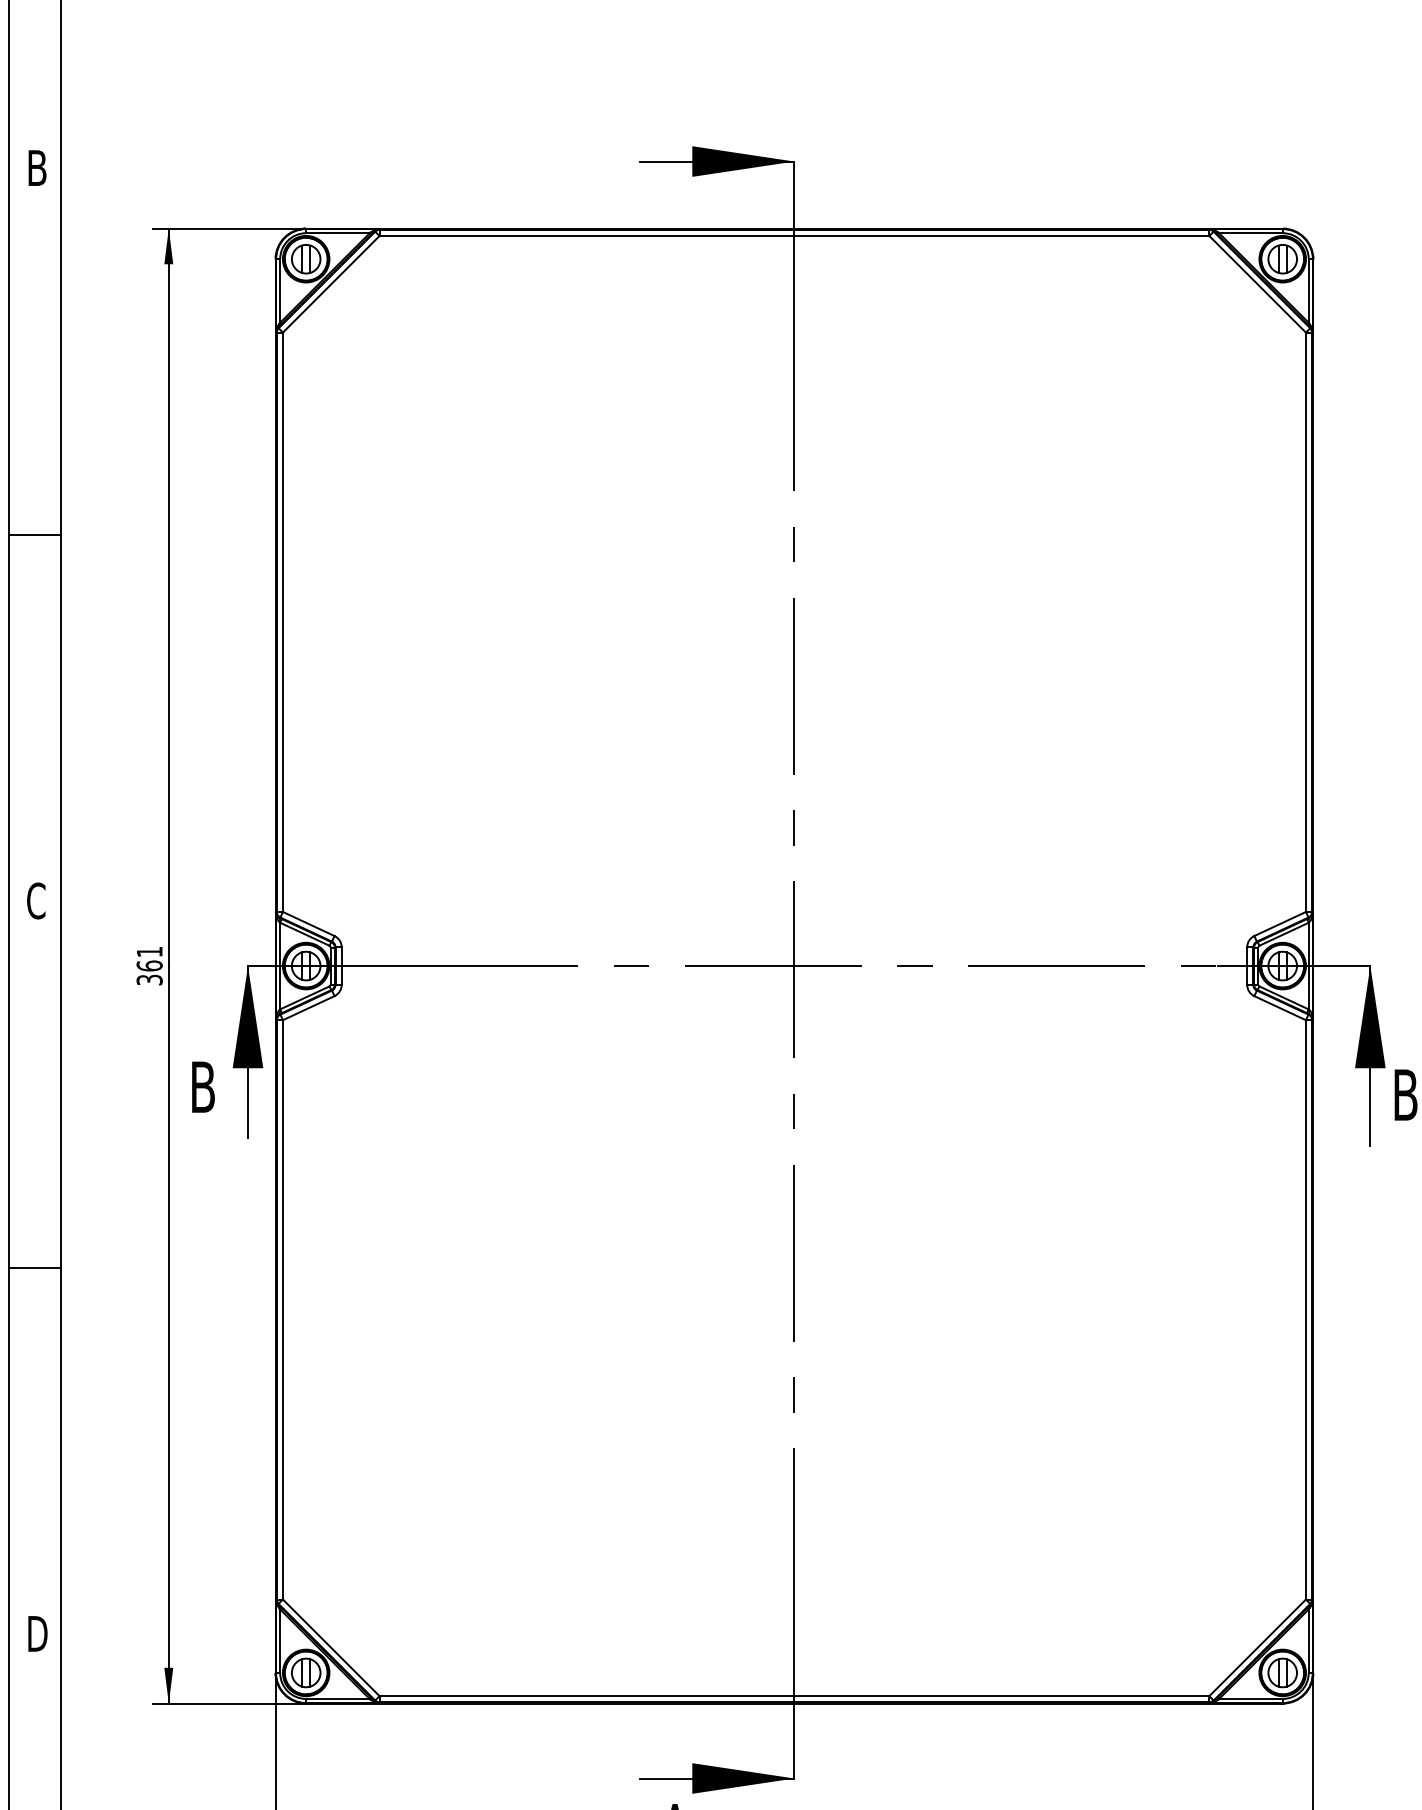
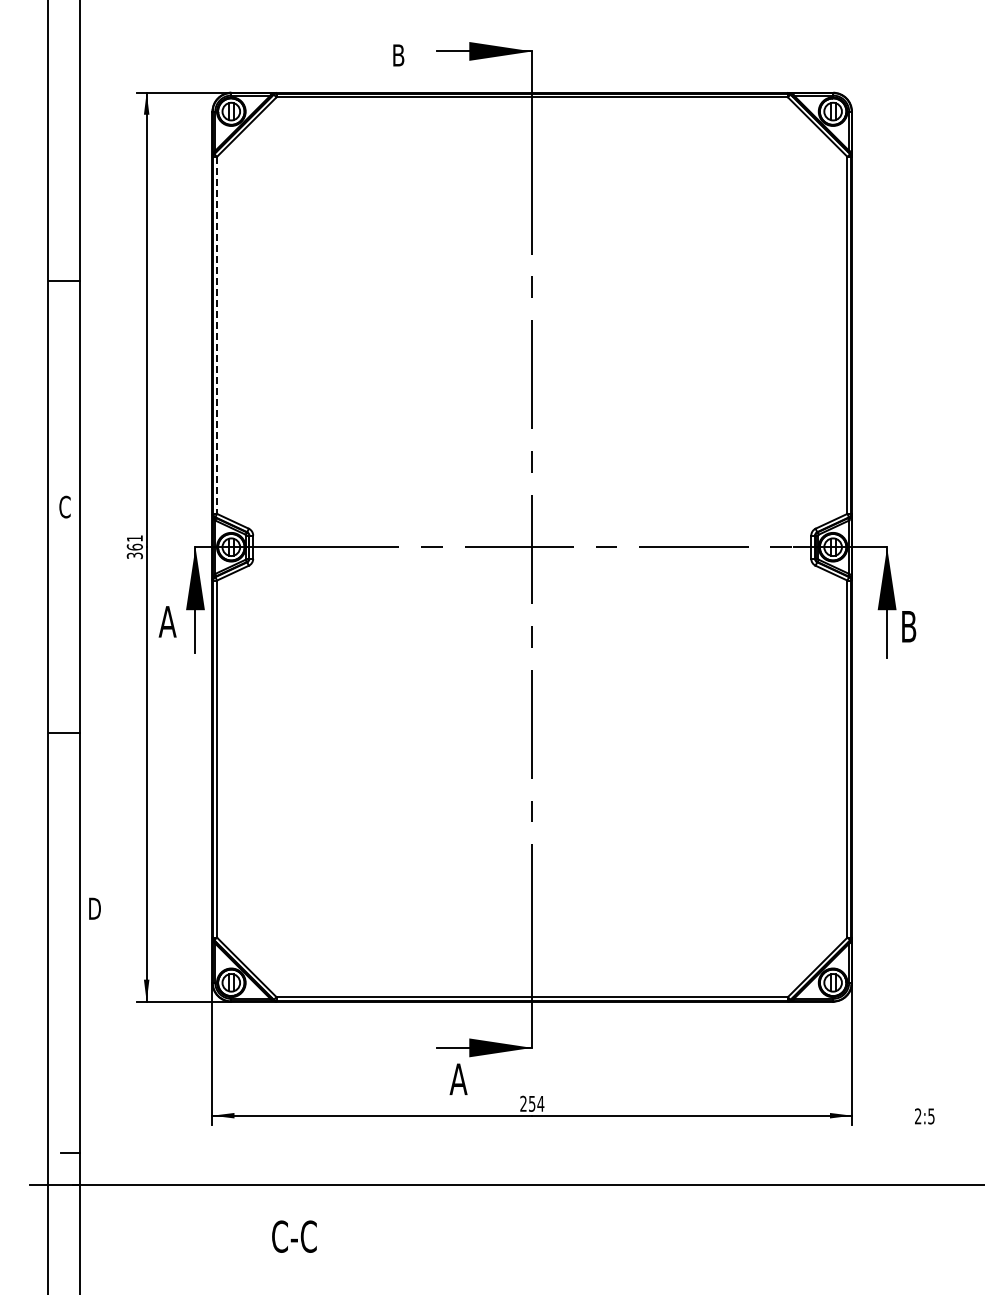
text: (37, 168) -> (398, 55), moved
line: (283, 622) -> (217, 335), solid -> dashed
text: (202, 1086) -> (167, 621), B -> A
text: (37, 1633) -> (94, 908), moved

